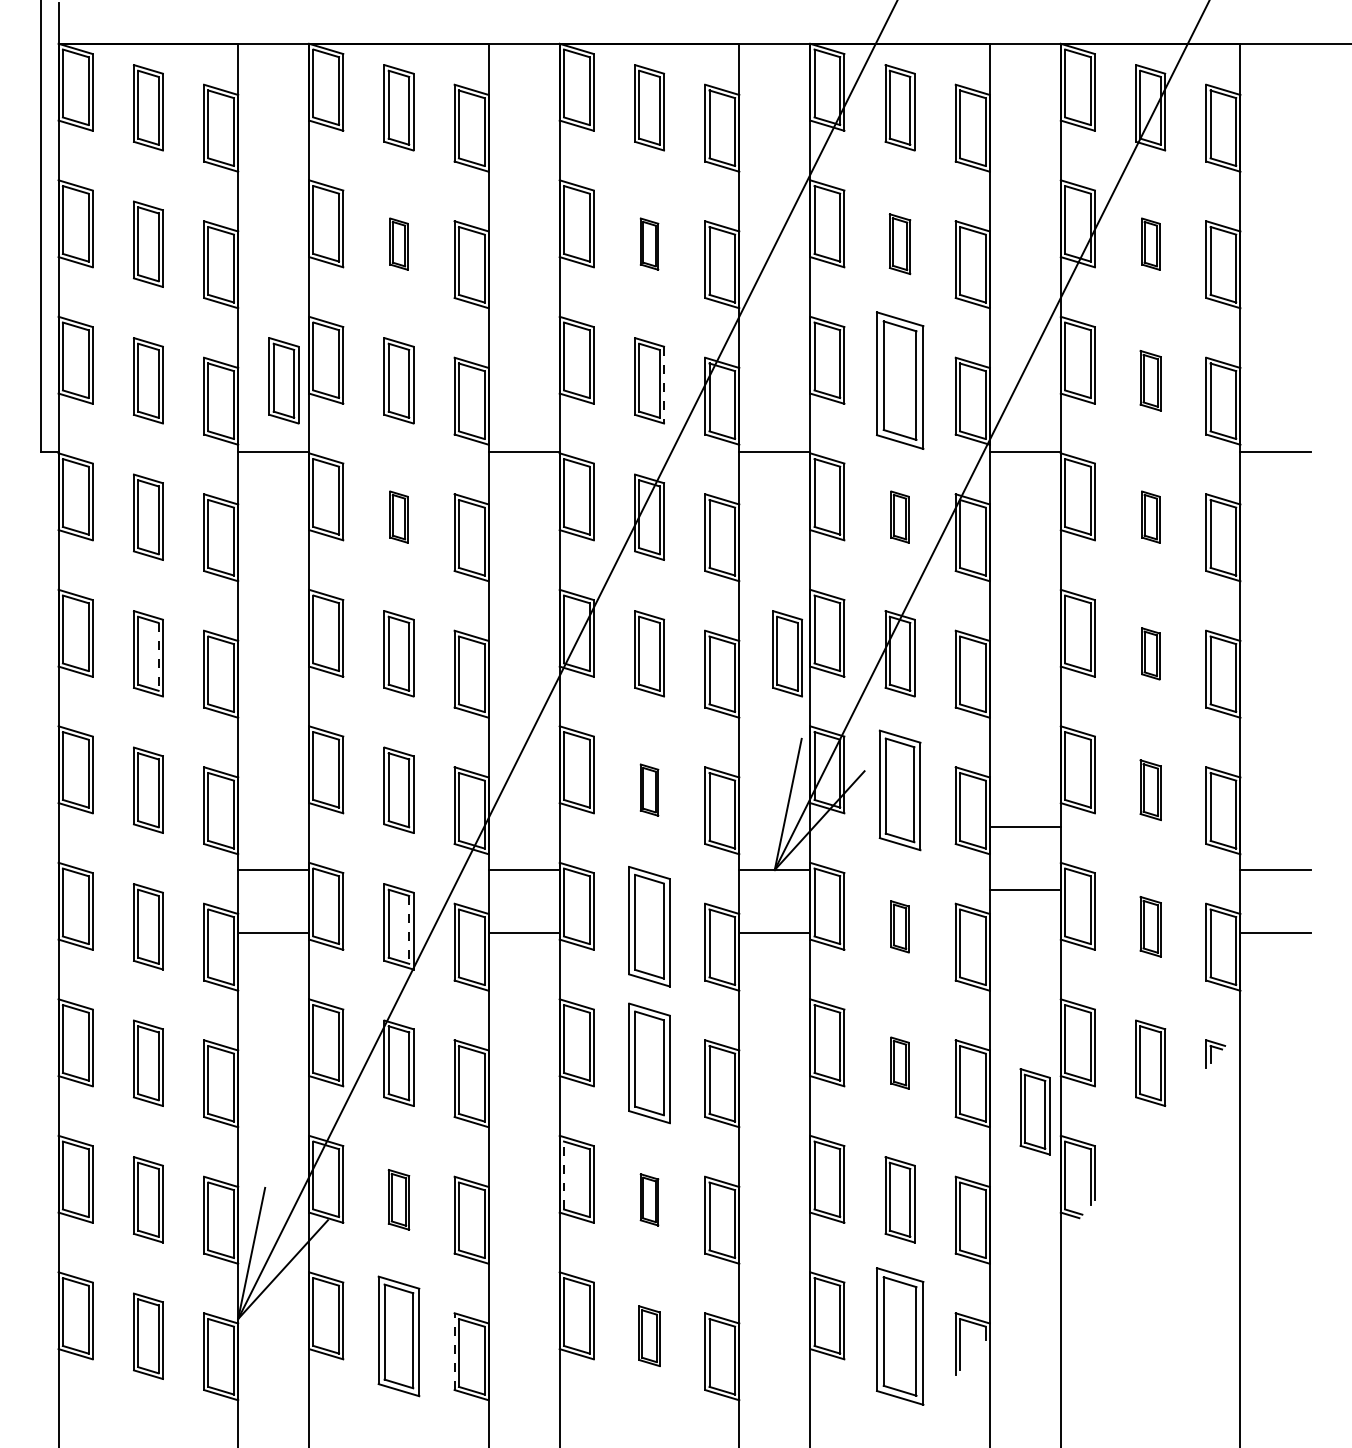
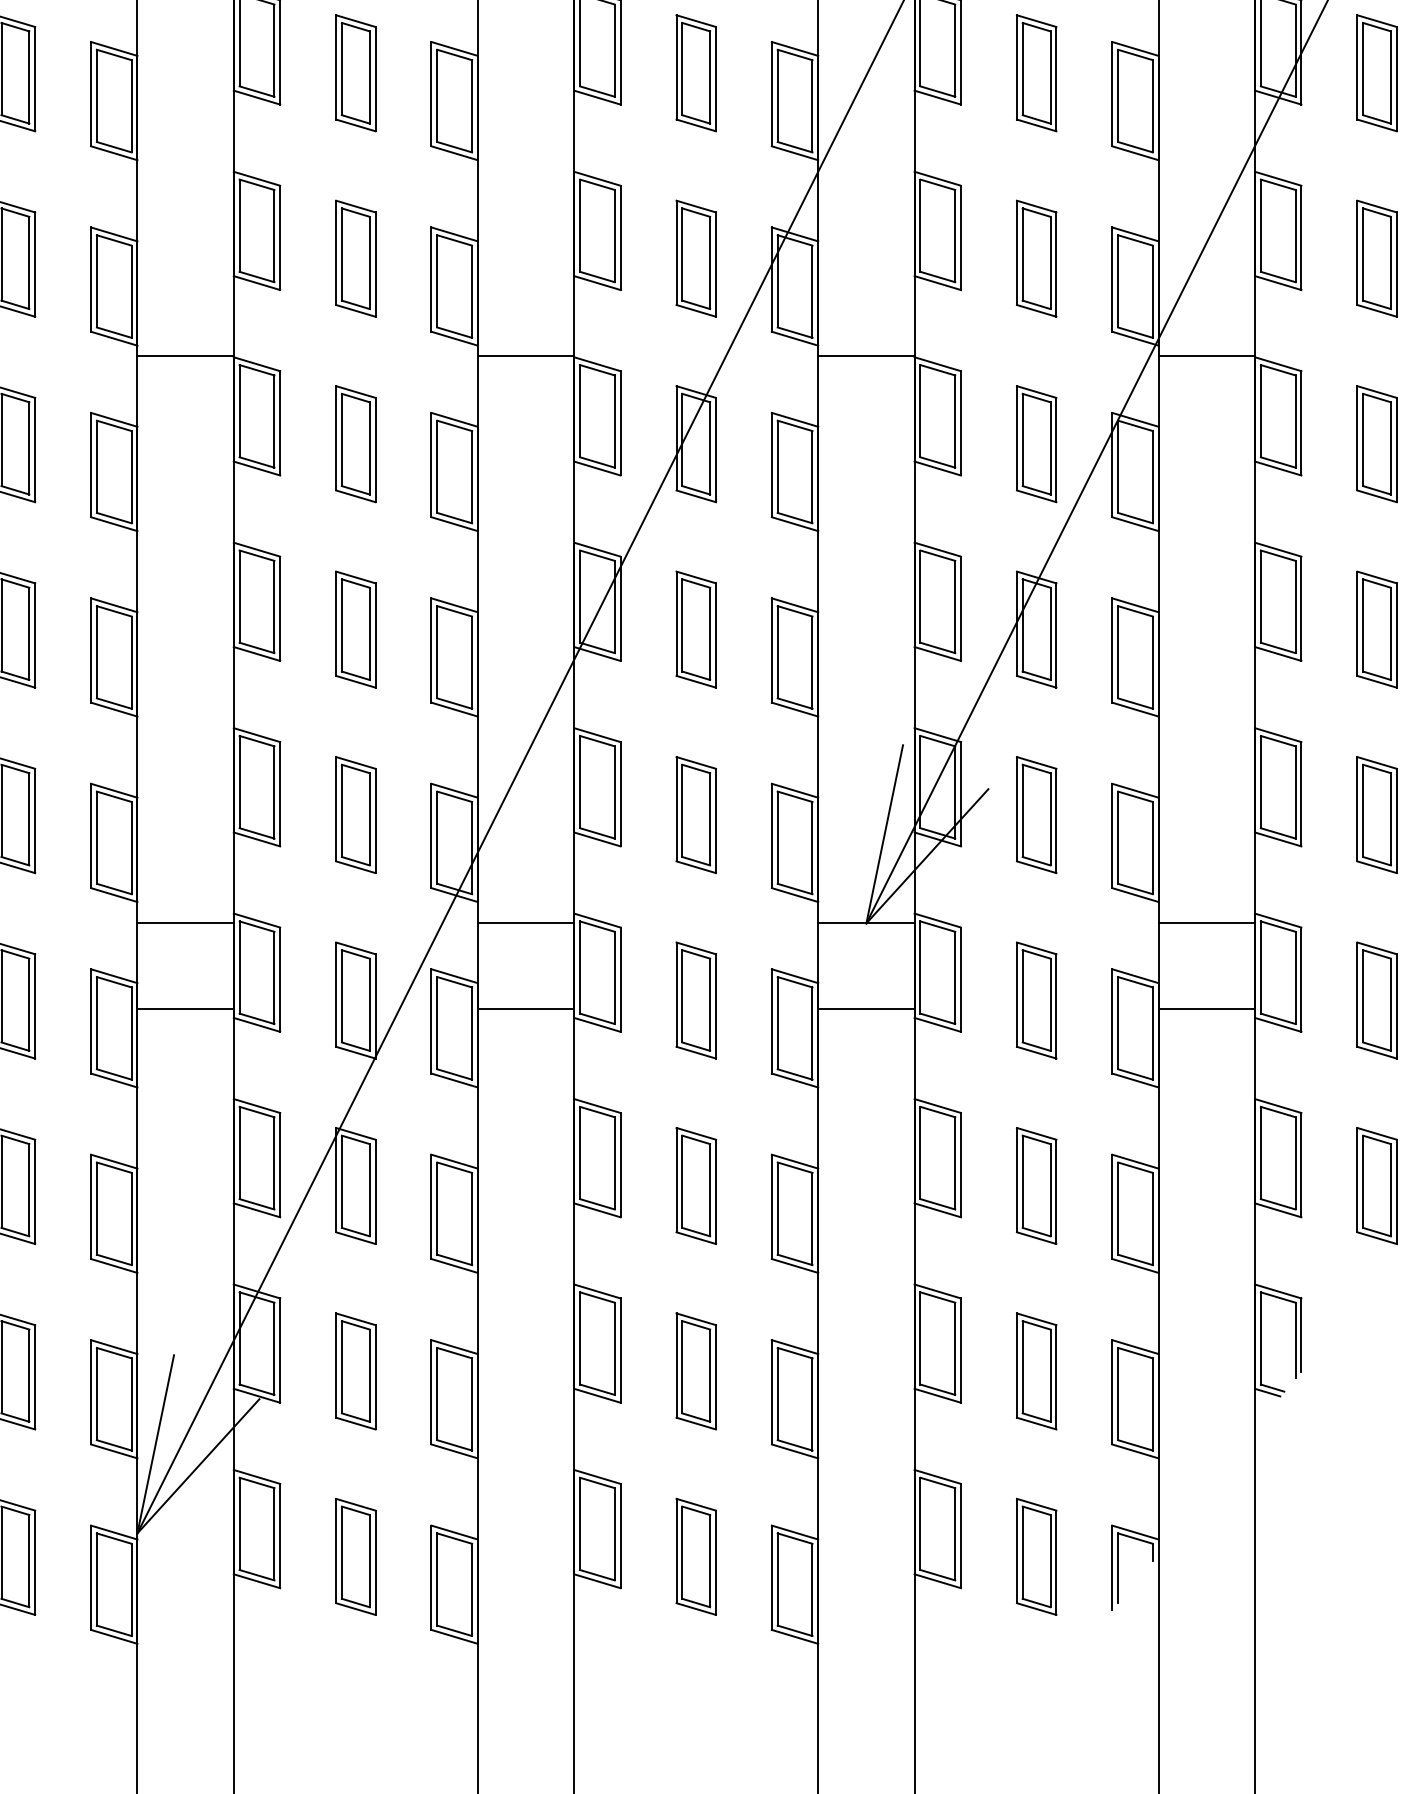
part: (398, 243) -> (355, 72), size x1.67
part: (649, 243) -> (696, 72), size x1.67
part: (899, 243) -> (1035, 72), size x1.43
part: (1150, 243) -> (1376, 72), size x1.67
part: (283, 380) -> (198, 258), removed
part: (899, 380) -> (1035, 258), size x0.62
part: (1150, 380) -> (1376, 258), size x1.43
line: (664, 385) -> (716, 265), dashed -> solid
part: (398, 516) -> (355, 443), size x1.67
part: (899, 516) -> (1035, 443), size x1.67
part: (1150, 516) -> (1376, 443), size x1.67
part: (787, 653) -> (883, 629), removed
part: (1150, 653) -> (1376, 629), size x1.67
line: (158, 656) -> (29, 633), dashed -> solid
part: (649, 789) -> (696, 814), size x1.67
part: (899, 789) -> (1035, 814), size x0.71
part: (1150, 789) -> (1376, 814), size x1.43
line: (1024, 827) -> (1205, 924), moved
line: (1024, 889) -> (1205, 1008), moved
part: (649, 926) -> (696, 1000), size x0.71
part: (899, 926) -> (1035, 1000), size x1.67
part: (1150, 926) -> (1376, 1000), size x1.43
line: (409, 929) -> (370, 1004), dashed -> solid
part: (649, 1062) -> (696, 1184), size x0.71
part: (899, 1062) -> (1035, 1184), size x1.67
part: (1034, 1111) -> (1219, 1251), removed
line: (564, 1175) -> (580, 1338), dashed -> solid
part: (398, 1199) -> (355, 1371), size x1.43
part: (649, 1199) -> (696, 1371), size x1.67
part: (398, 1335) -> (355, 1555), size x0.71
part: (649, 1335) -> (696, 1555), size x1.43
part: (899, 1335) -> (1035, 1555), size x0.62
line: (454, 1351) -> (431, 1577), dashed -> solid

